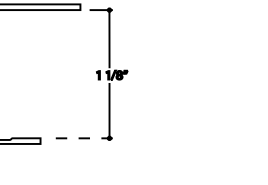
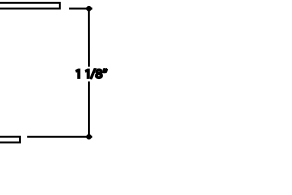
line: (80, 138) -> (59, 136), dashed -> solid

